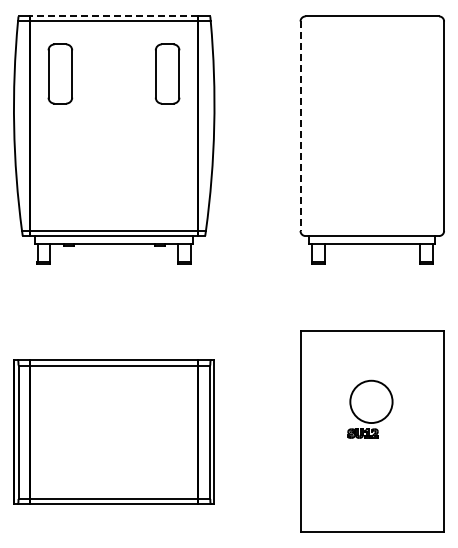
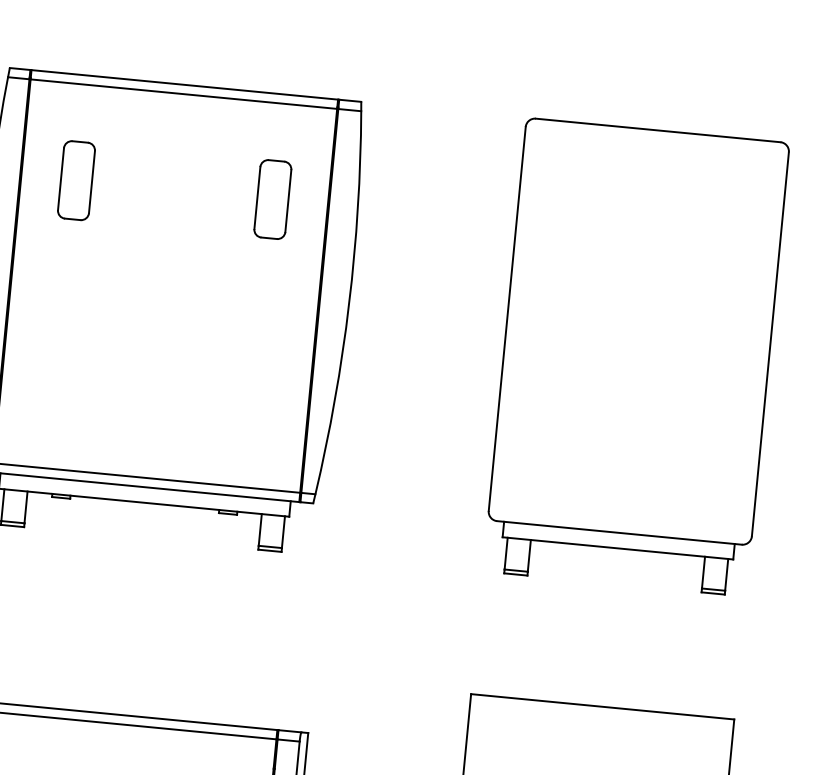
line: (113, 16) -> (183, 84), dashed -> solid
part: (60, 73) -> (76, 180), size x0.71
part: (167, 73) -> (272, 198), size x0.71
line: (300, 126) -> (507, 319), dashed -> solid

